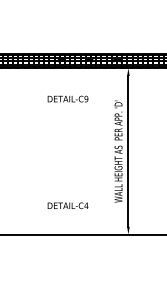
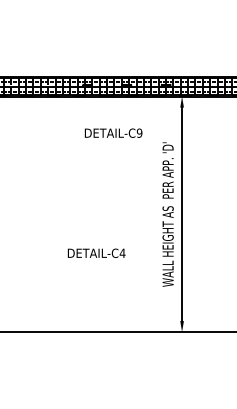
text: (67, 98) -> (113, 132), moved
text: (67, 205) -> (96, 252), moved

